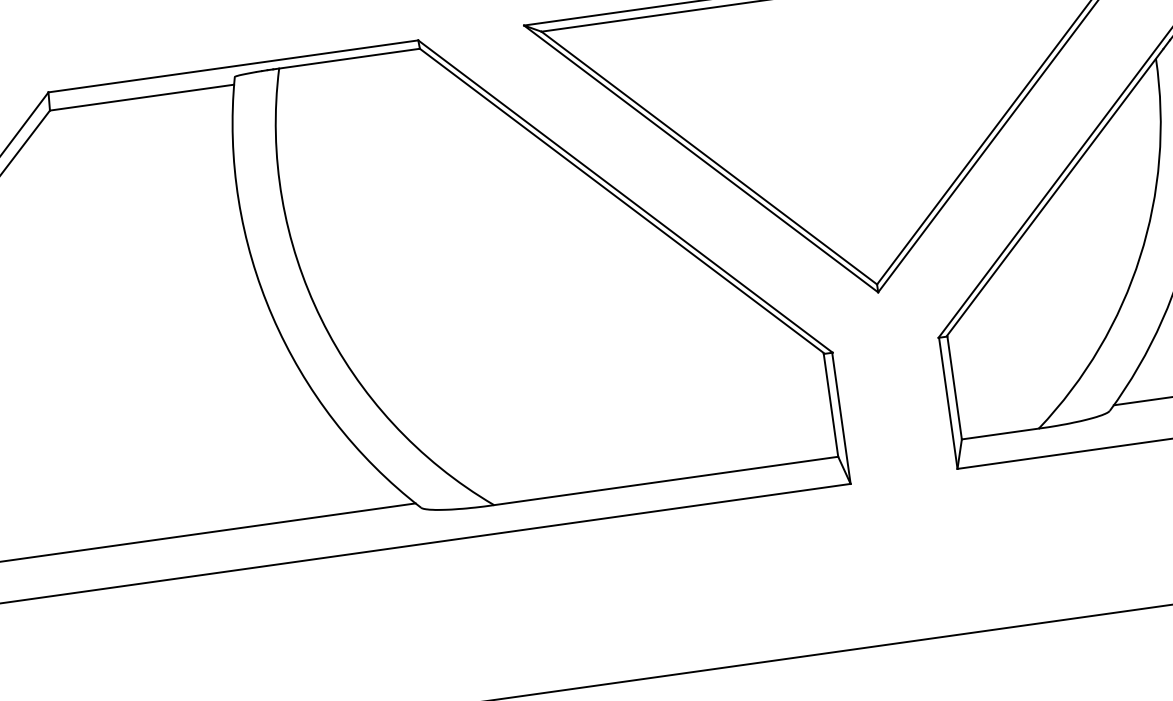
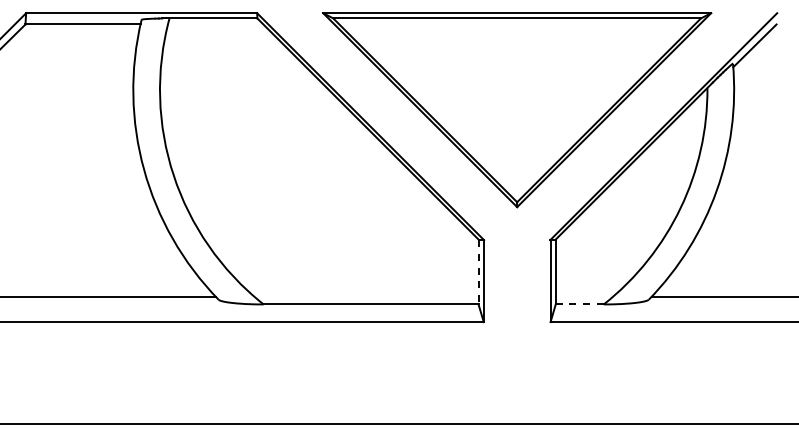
line: (830, 405) -> (478, 272), solid -> dashed
line: (1001, 433) -> (580, 304), solid -> dashed

